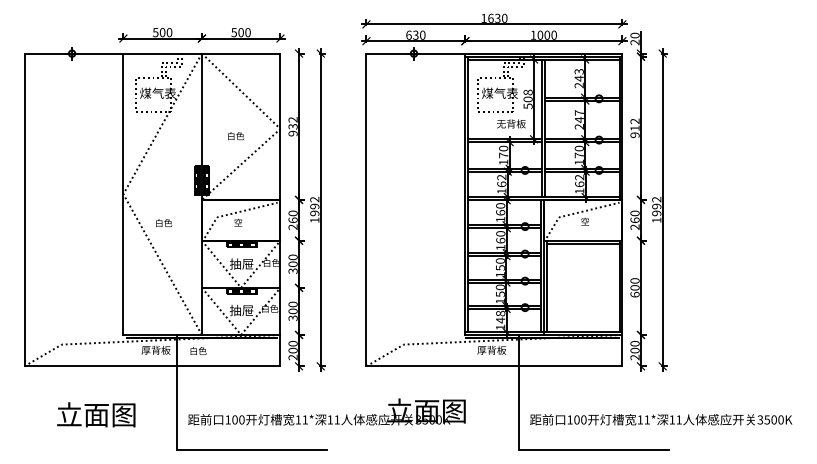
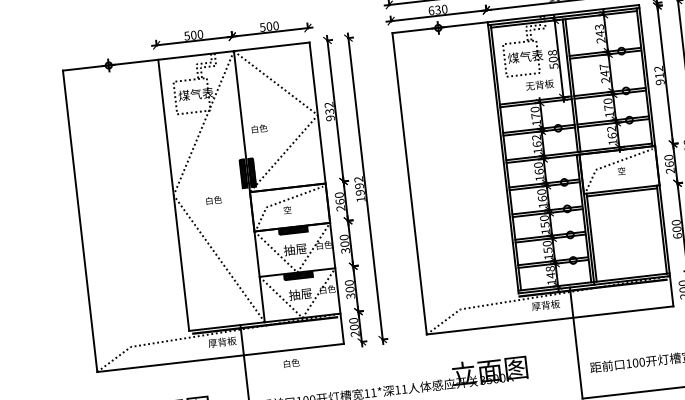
text: (236, 136) -> (259, 129), moved
text: (164, 223) -> (214, 200), moved
text: (198, 350) -> (291, 362), moved

